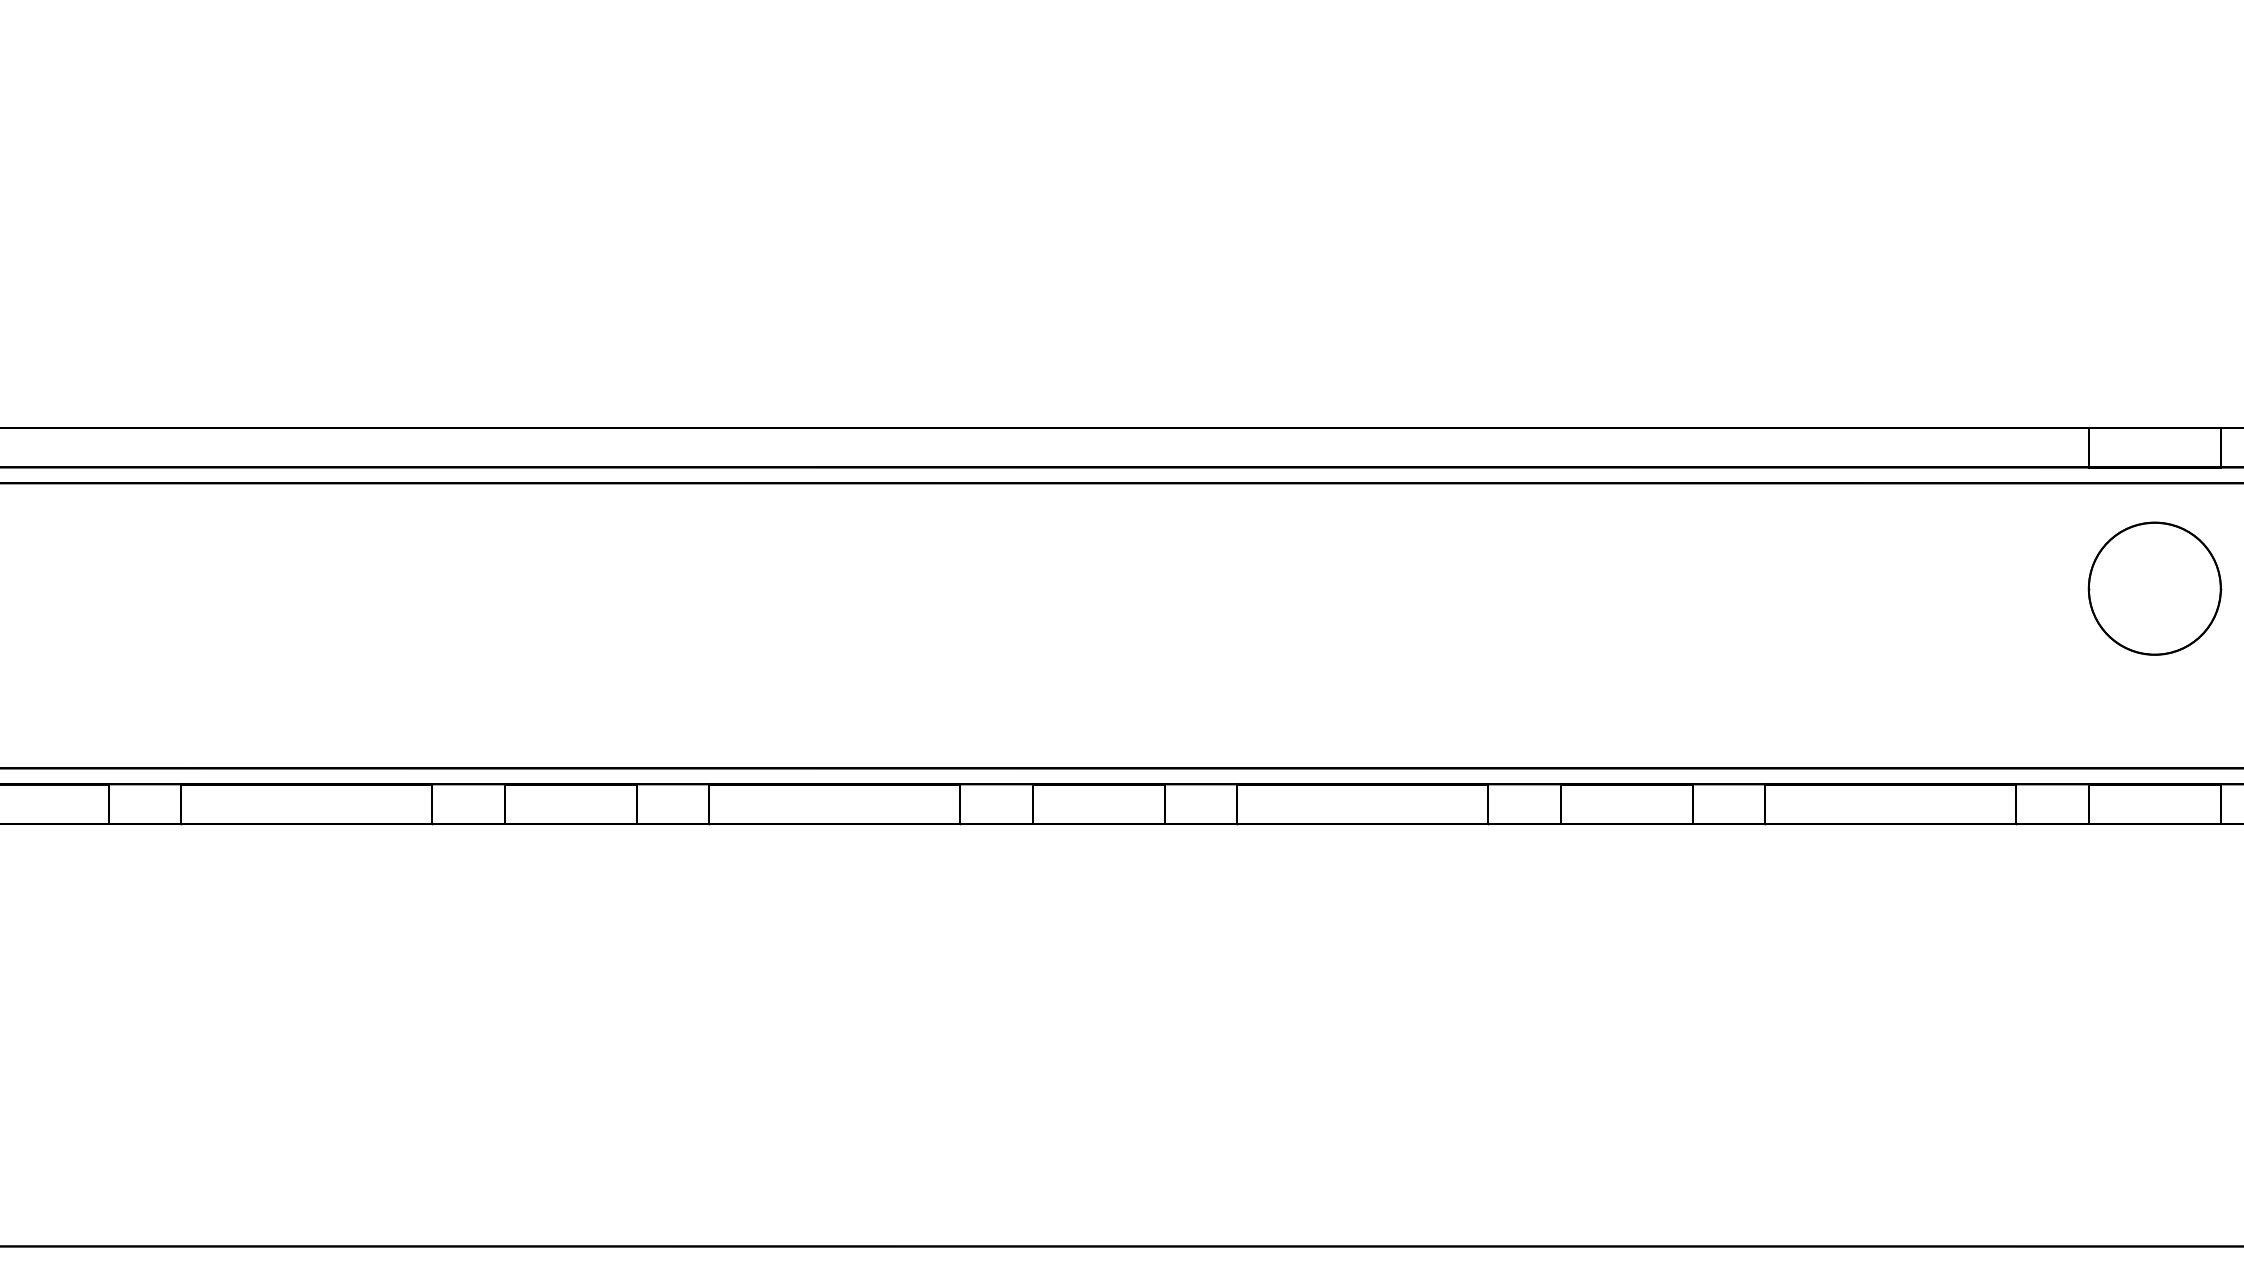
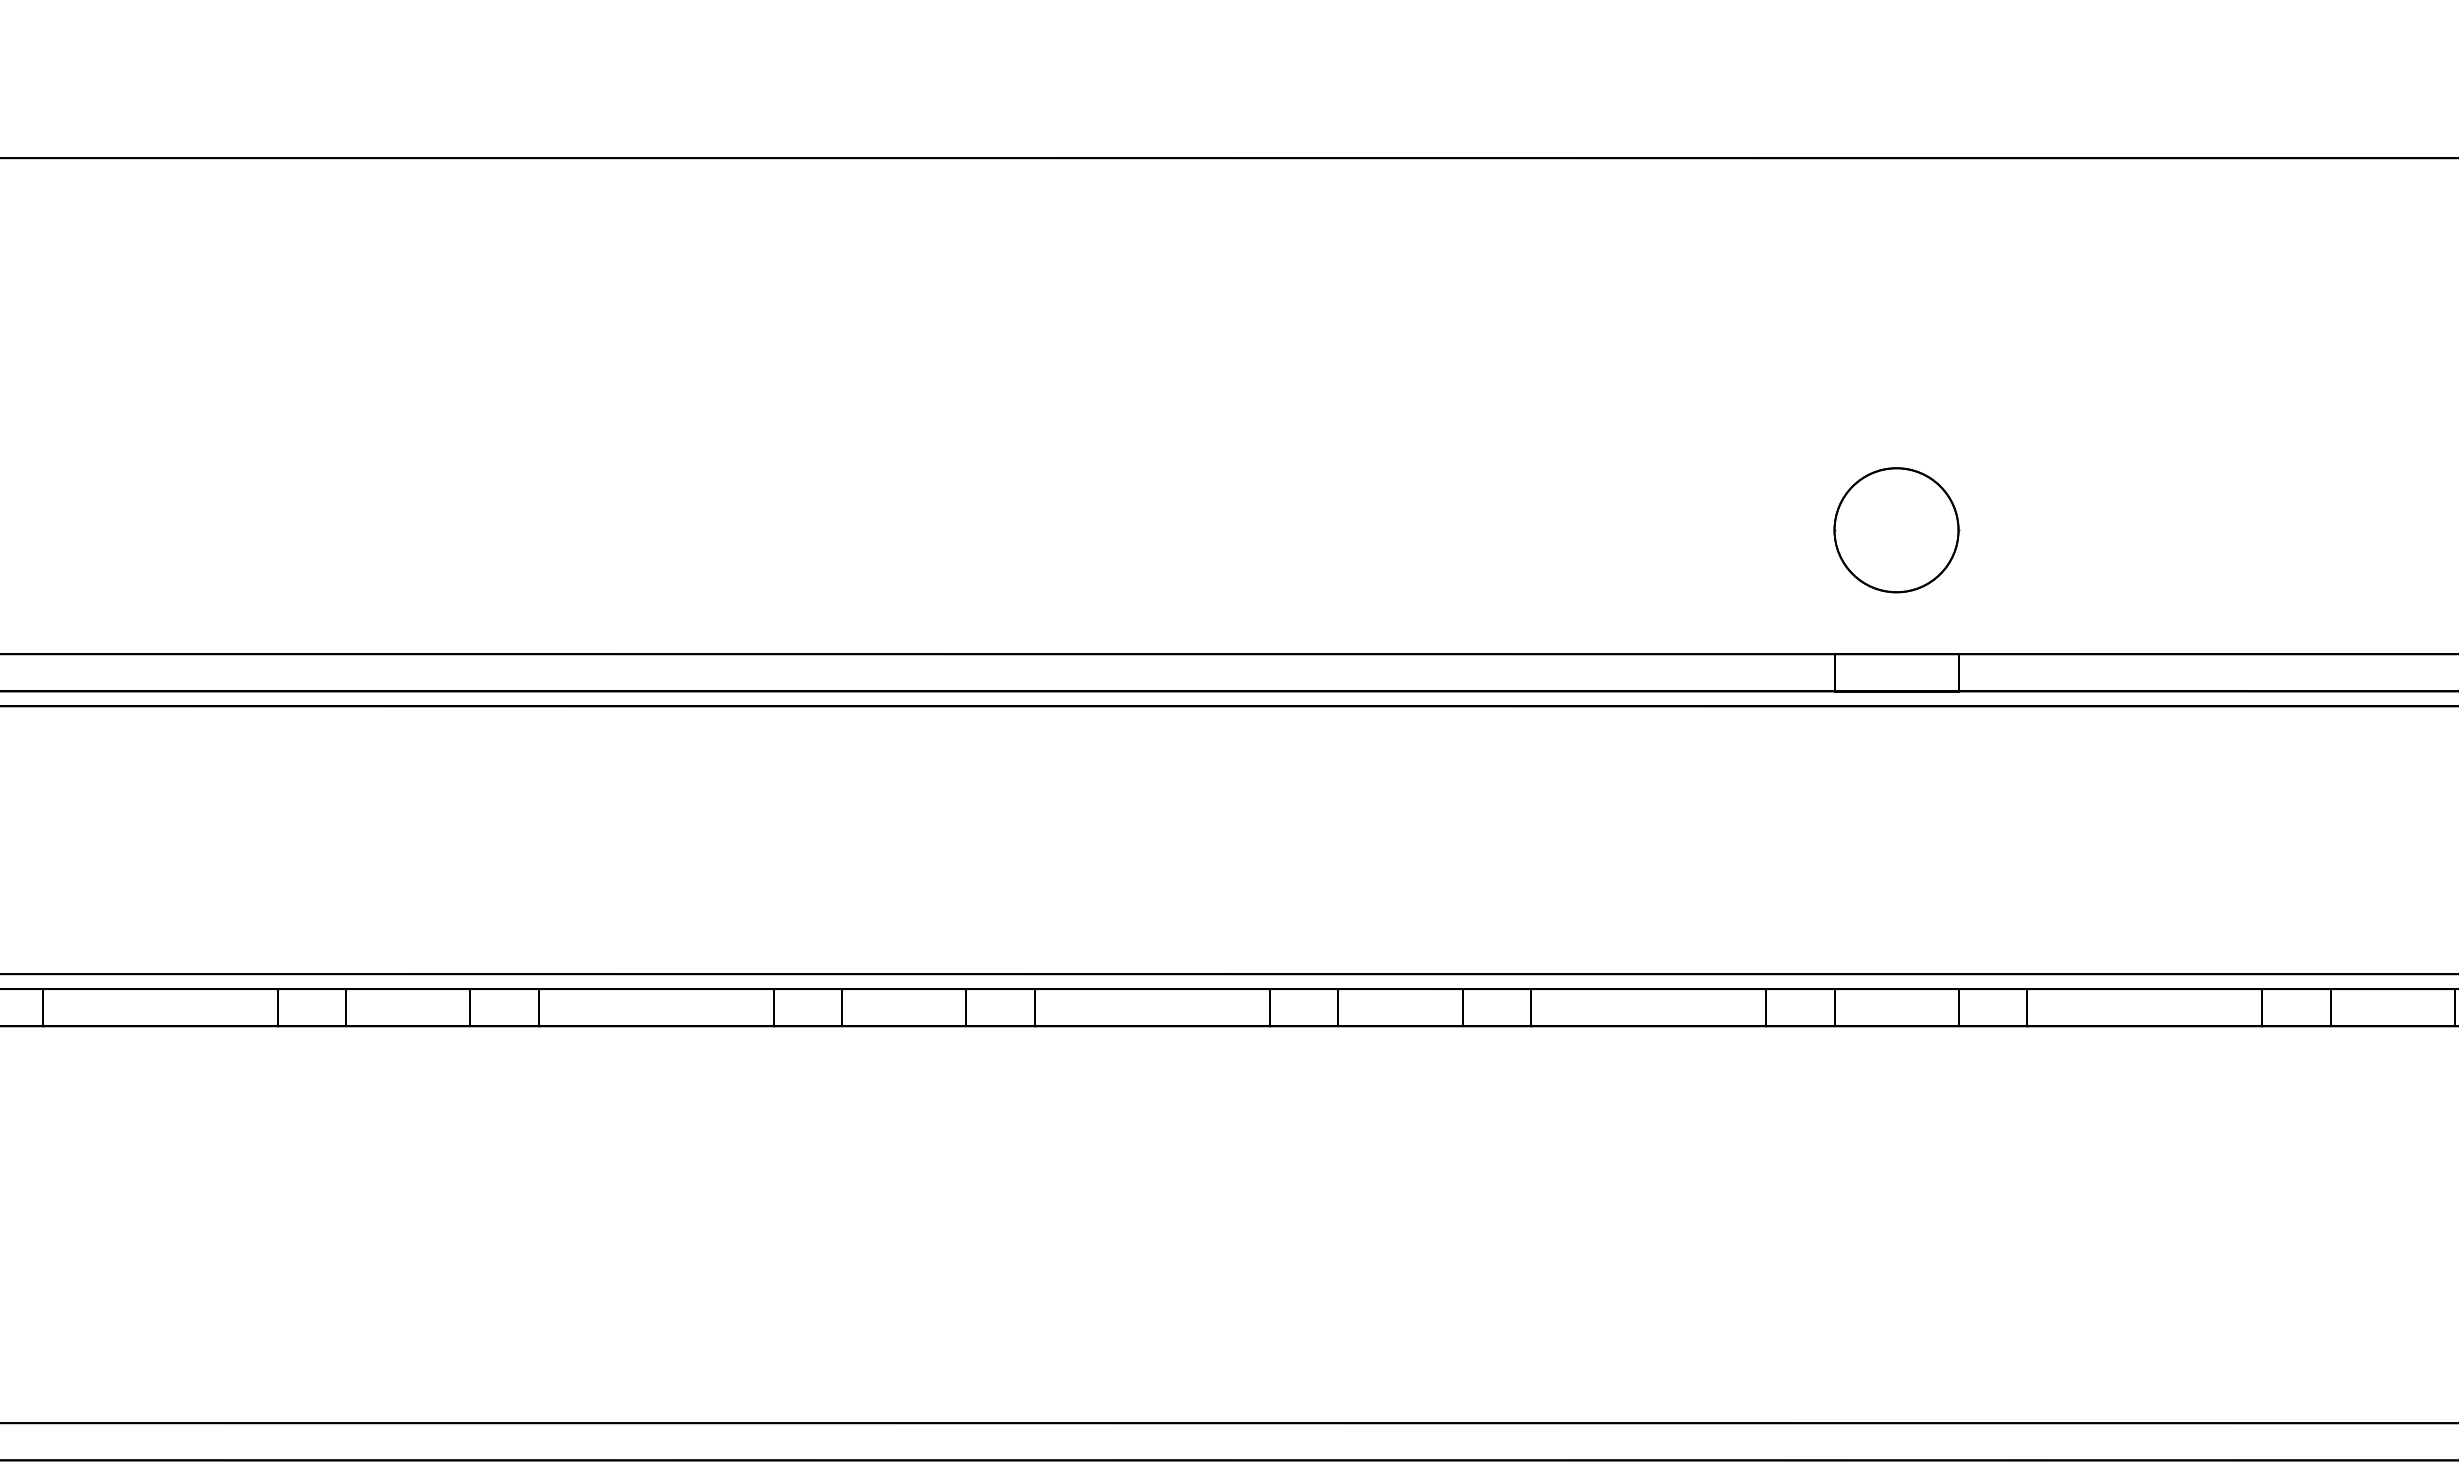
part: (2154, 588) -> (1896, 530), moved

